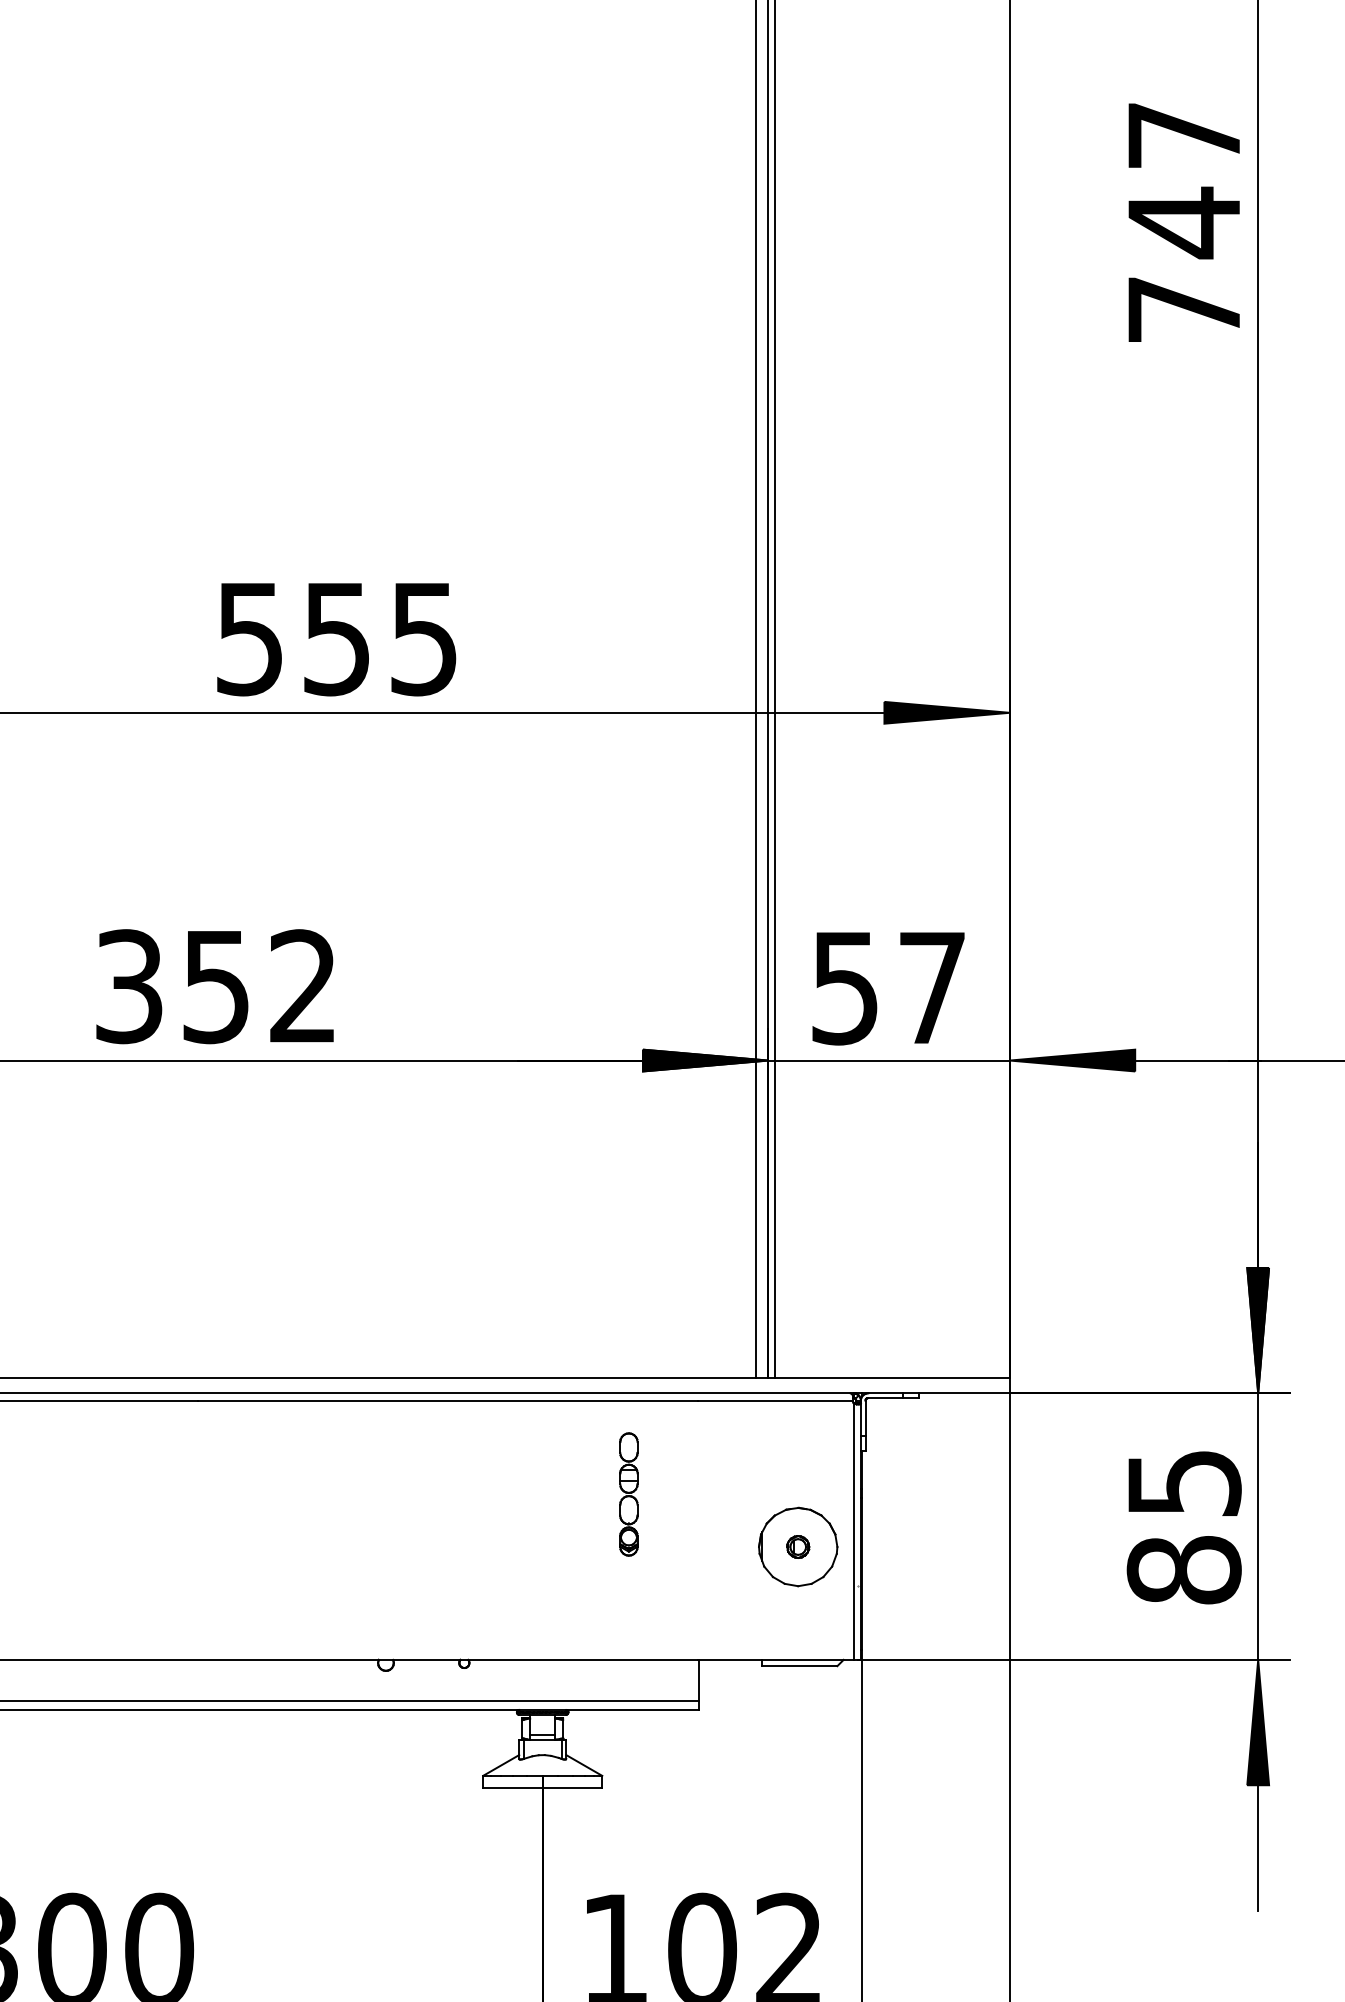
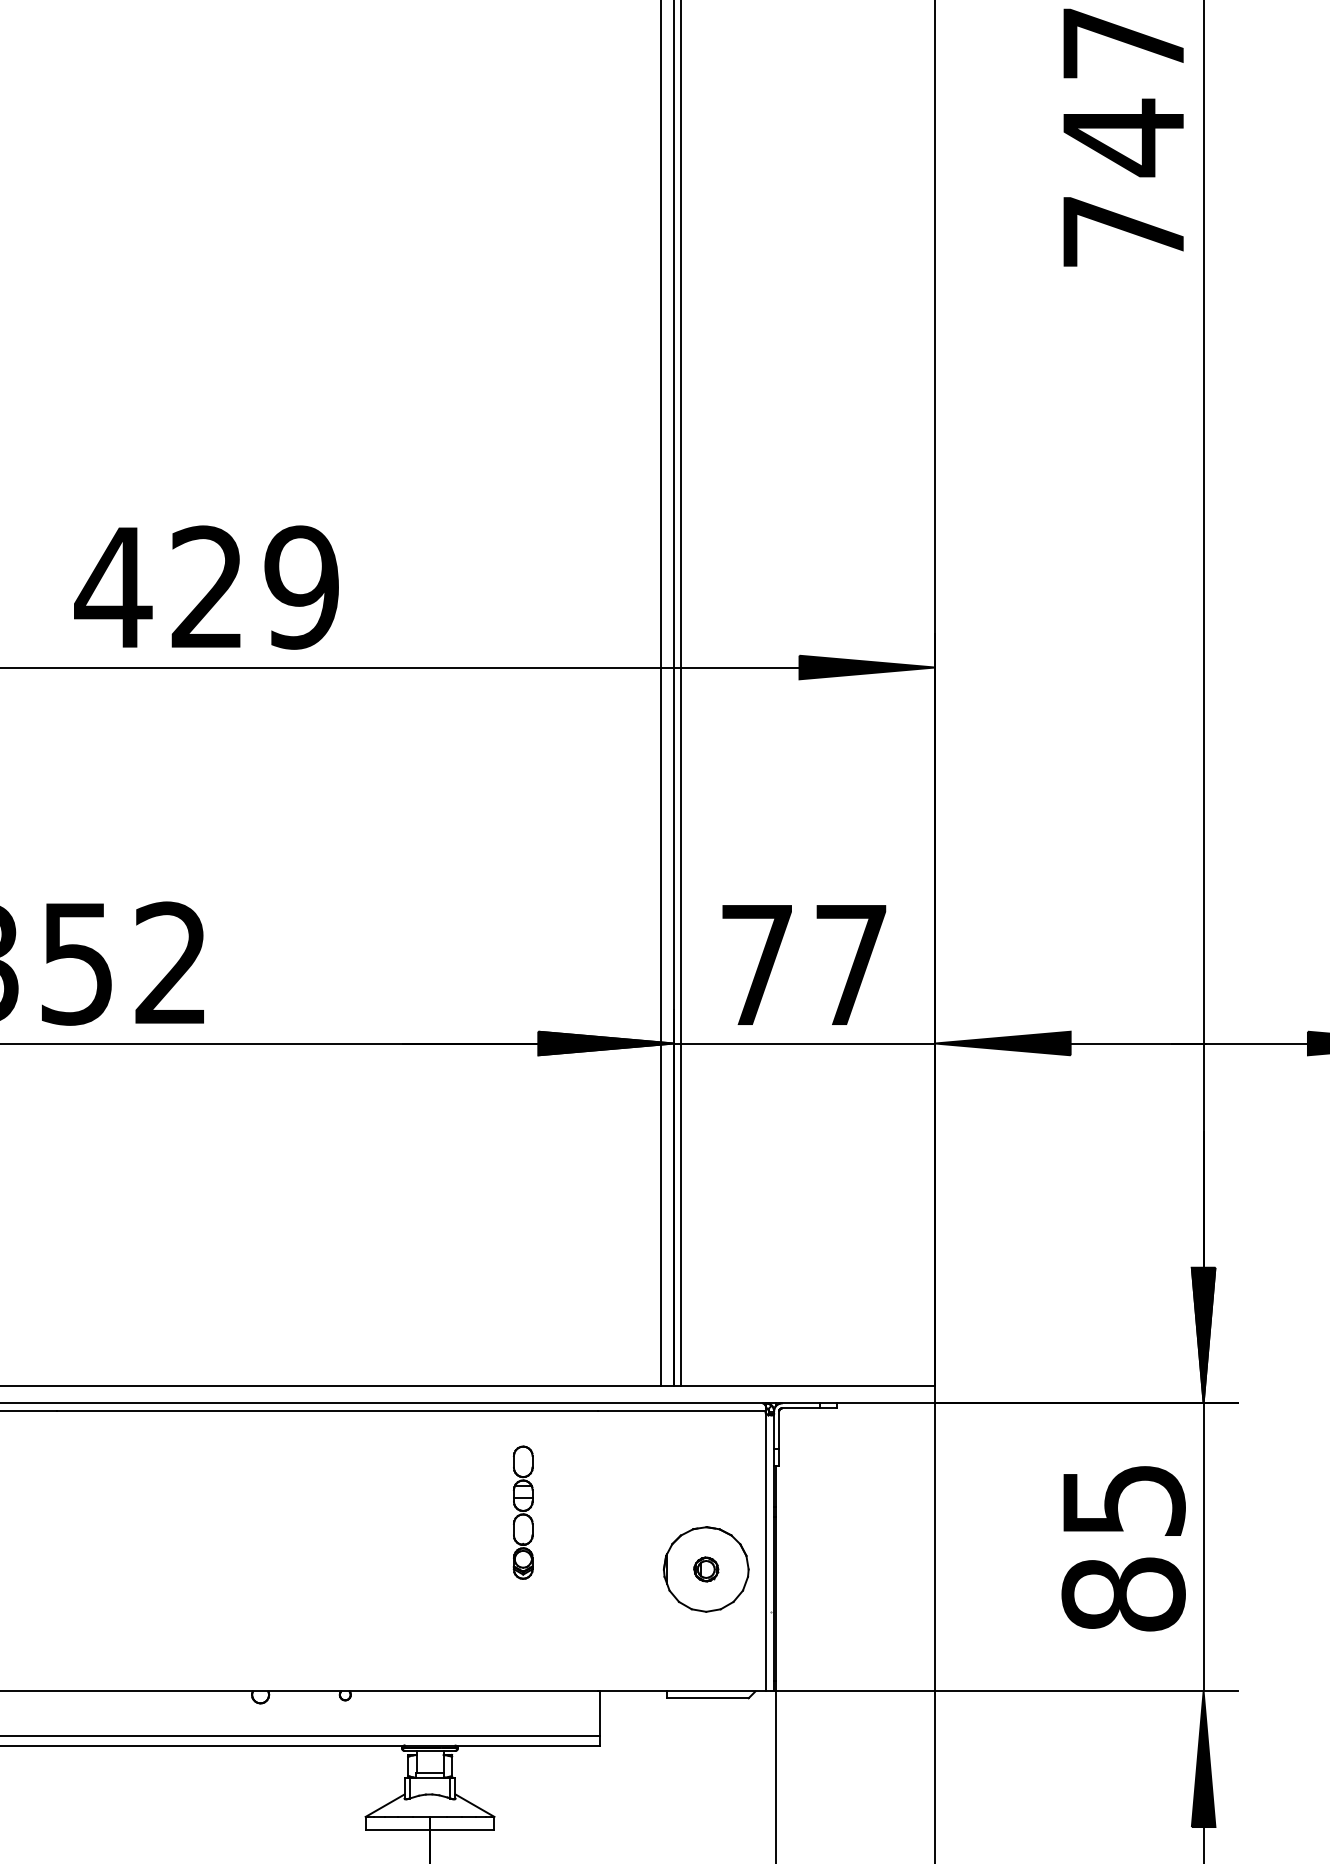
text: (335, 638) -> (206, 587), 555 -> 429
text: (844, 988) -> (756, 965), 57 -> 77

